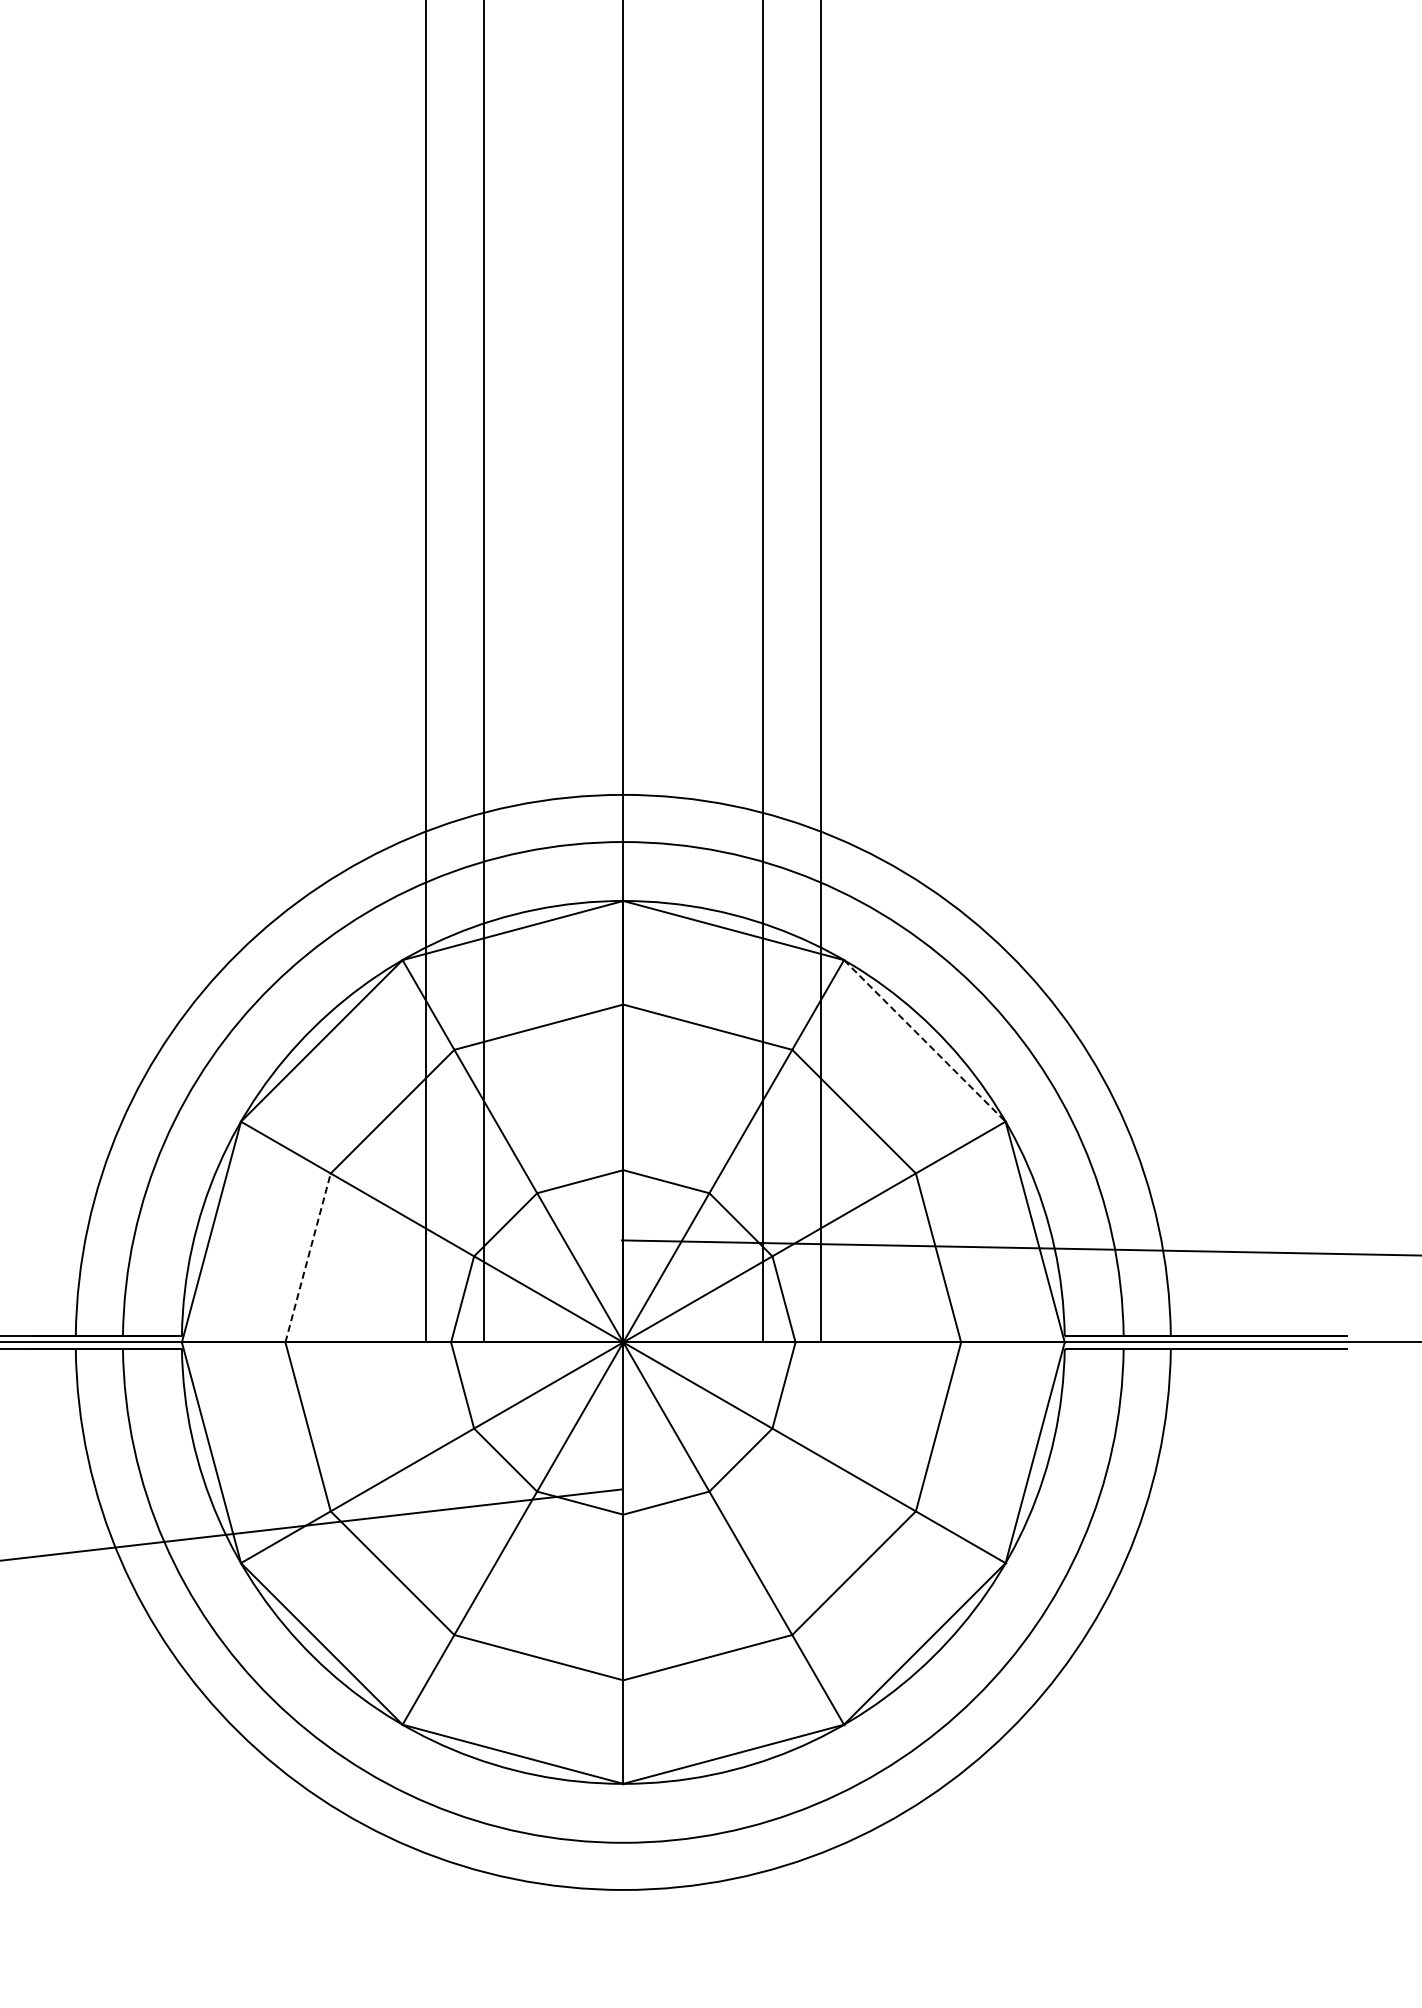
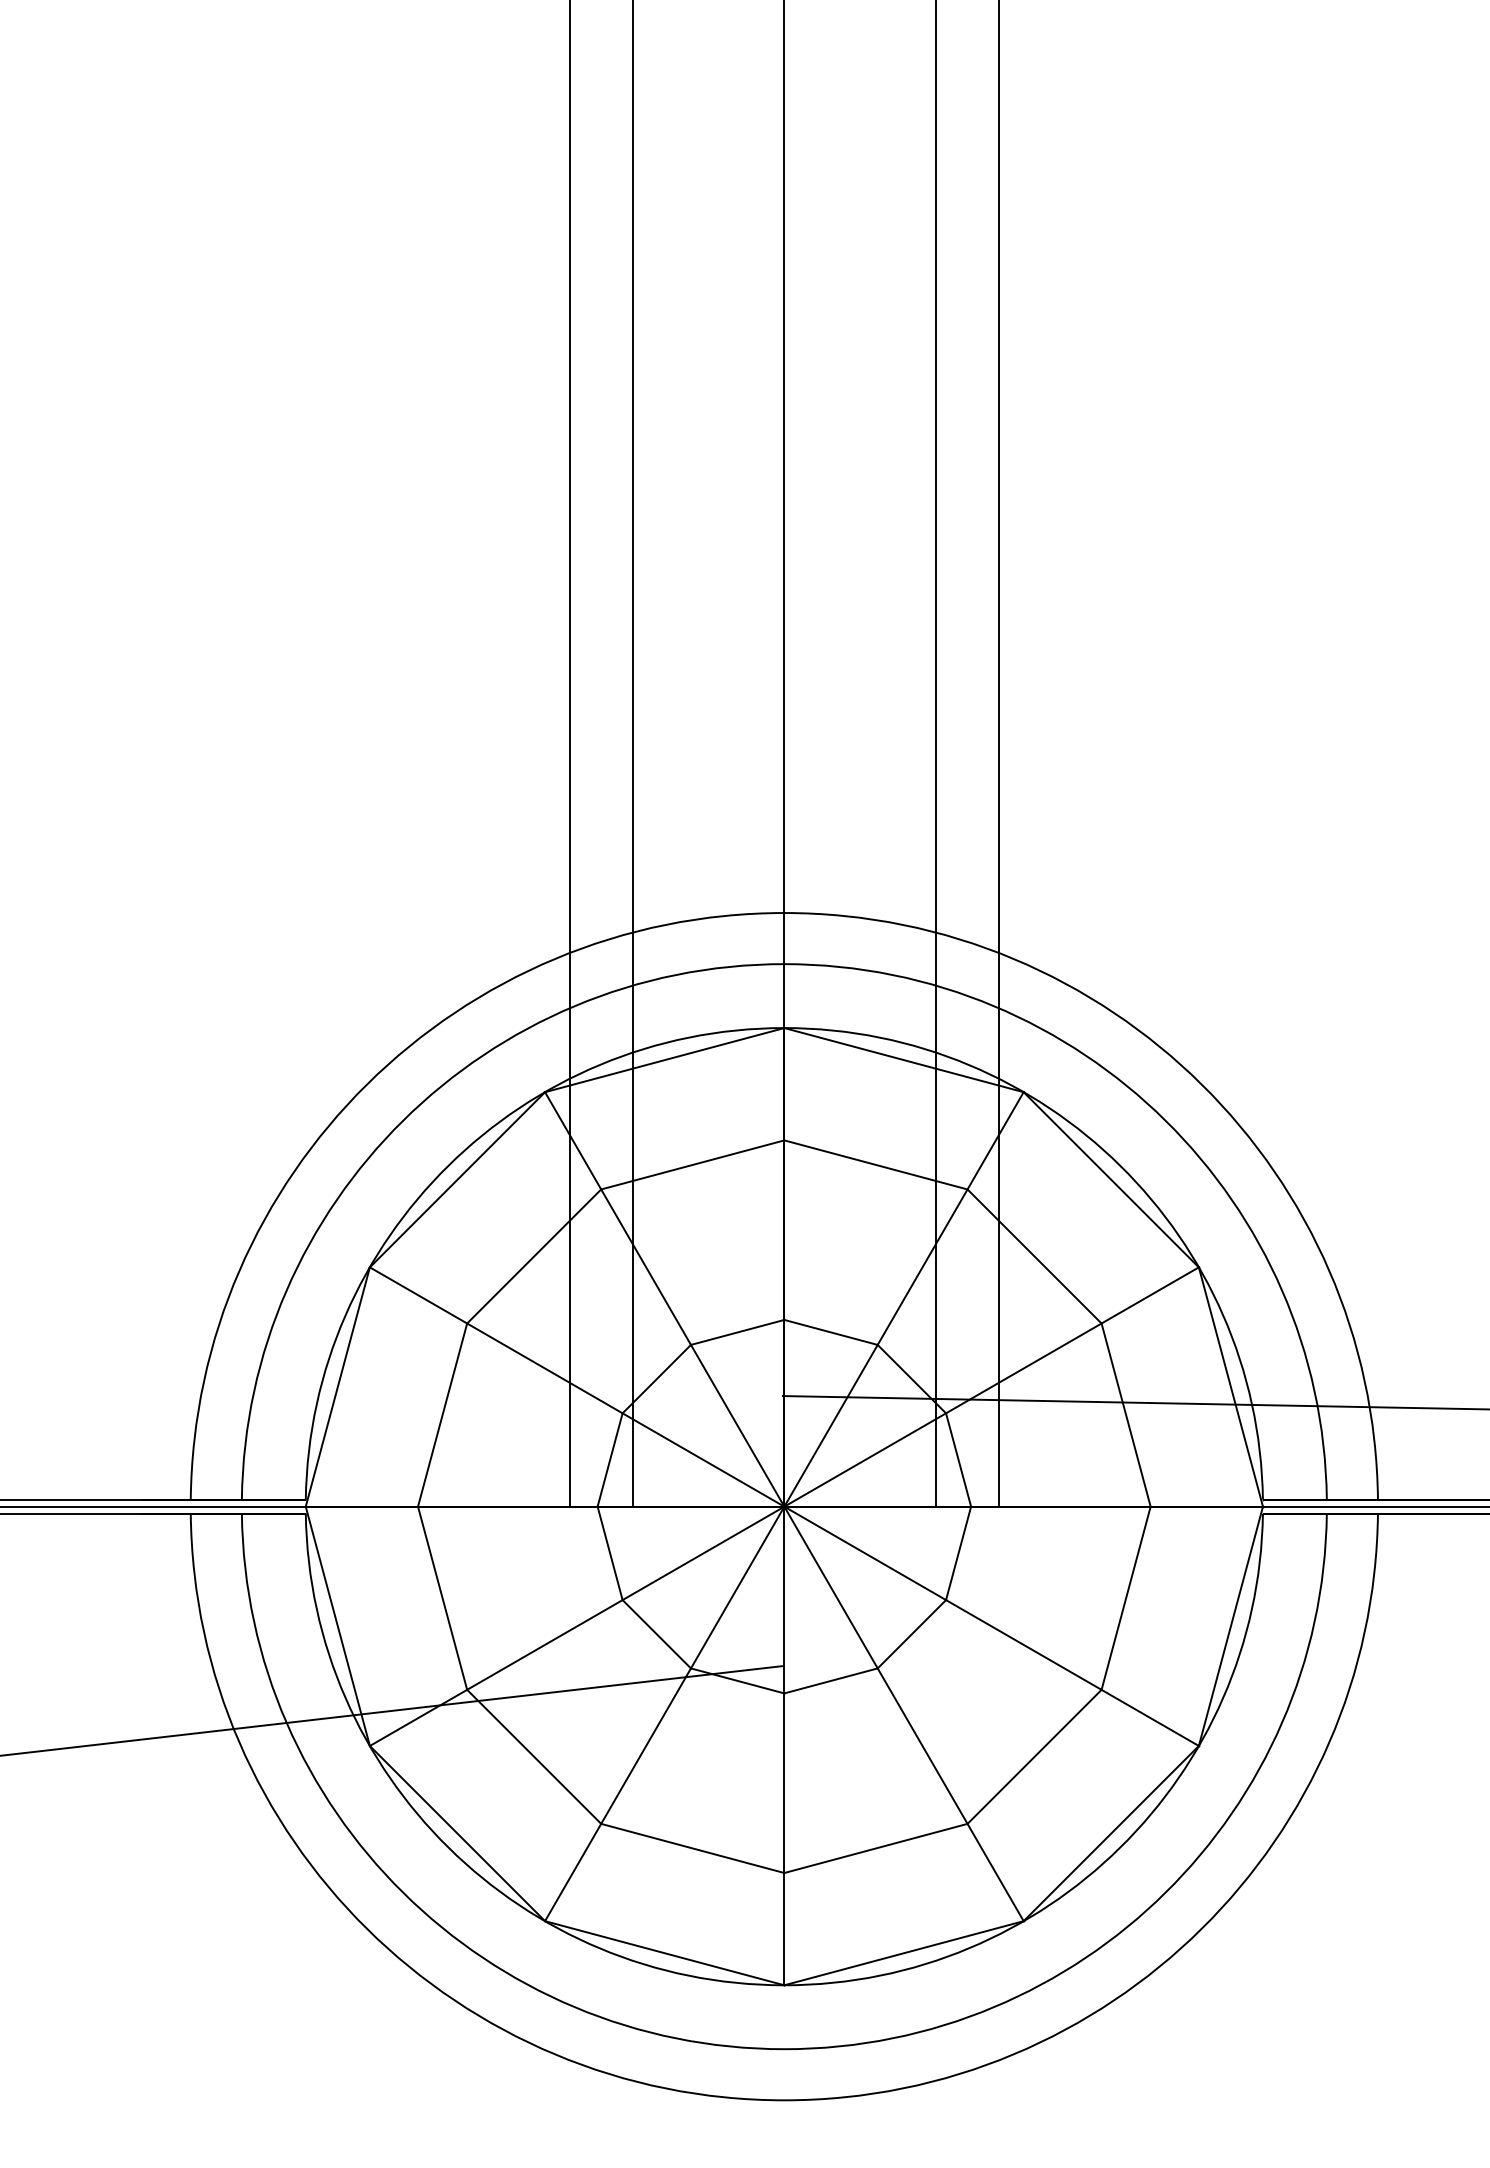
line: (925, 1041) -> (1111, 1180), dashed -> solid
line: (308, 1257) -> (443, 1414), dashed -> solid

